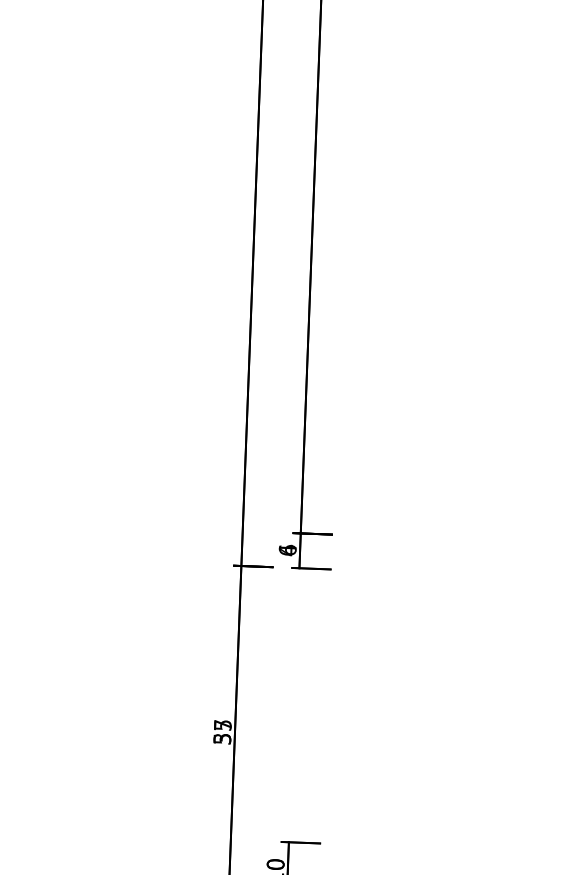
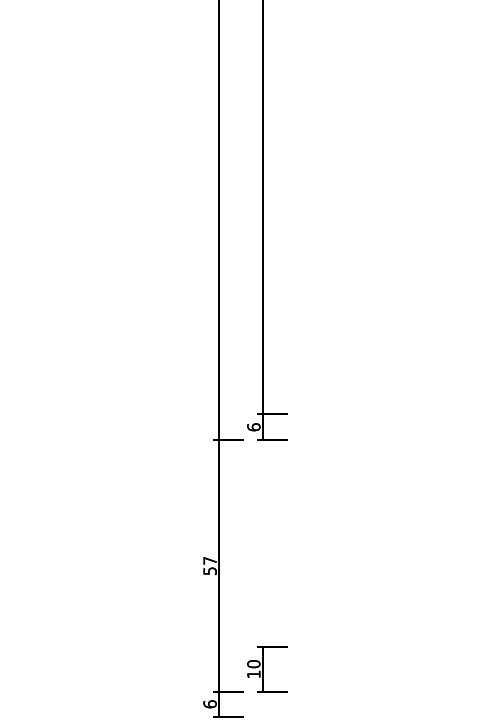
text: (287, 550) -> (253, 427), 4 -> 6
text: (221, 731) -> (209, 565), 35 -> 57

